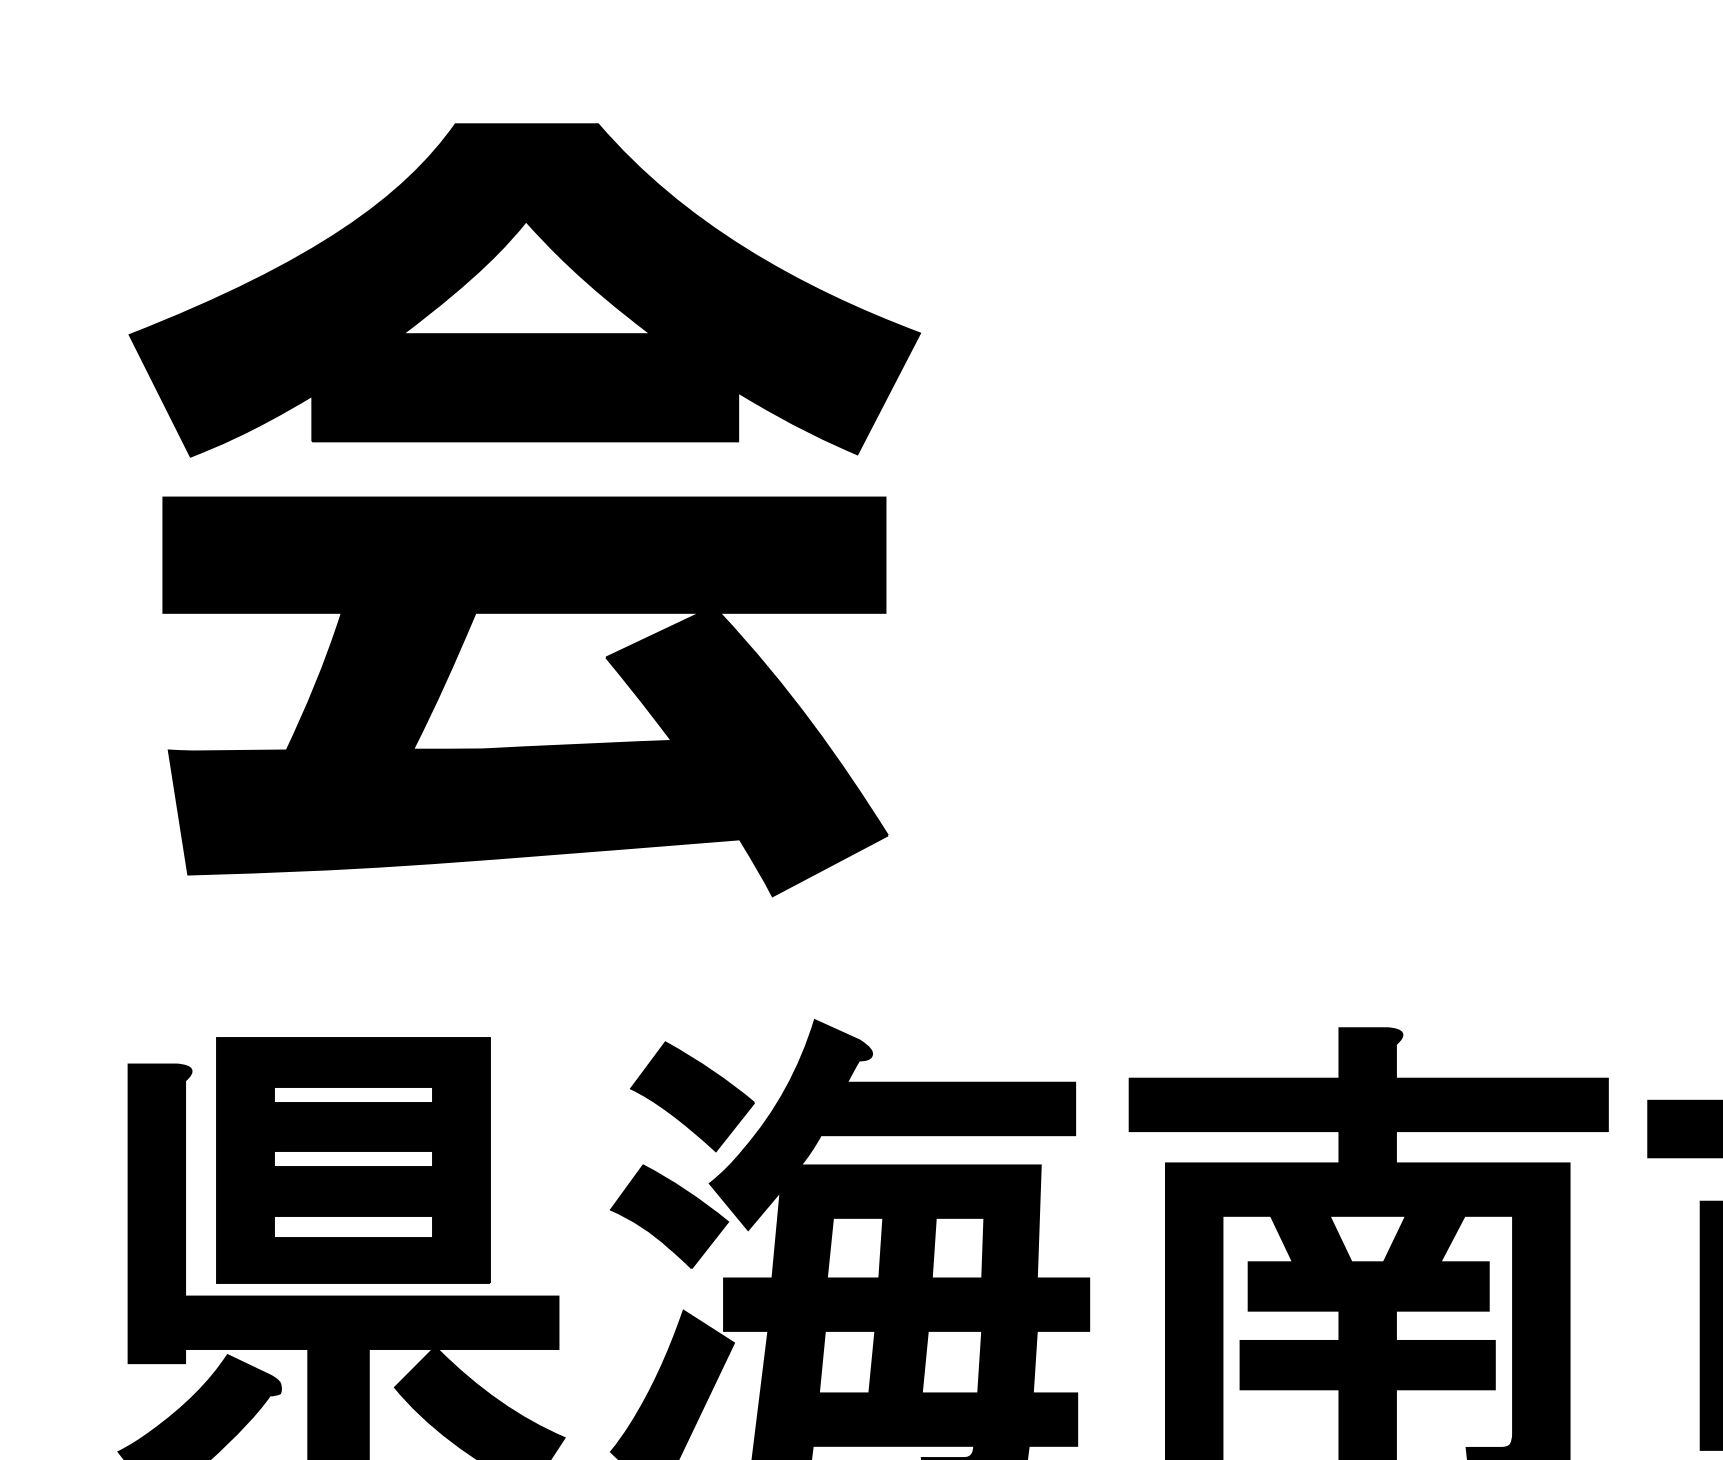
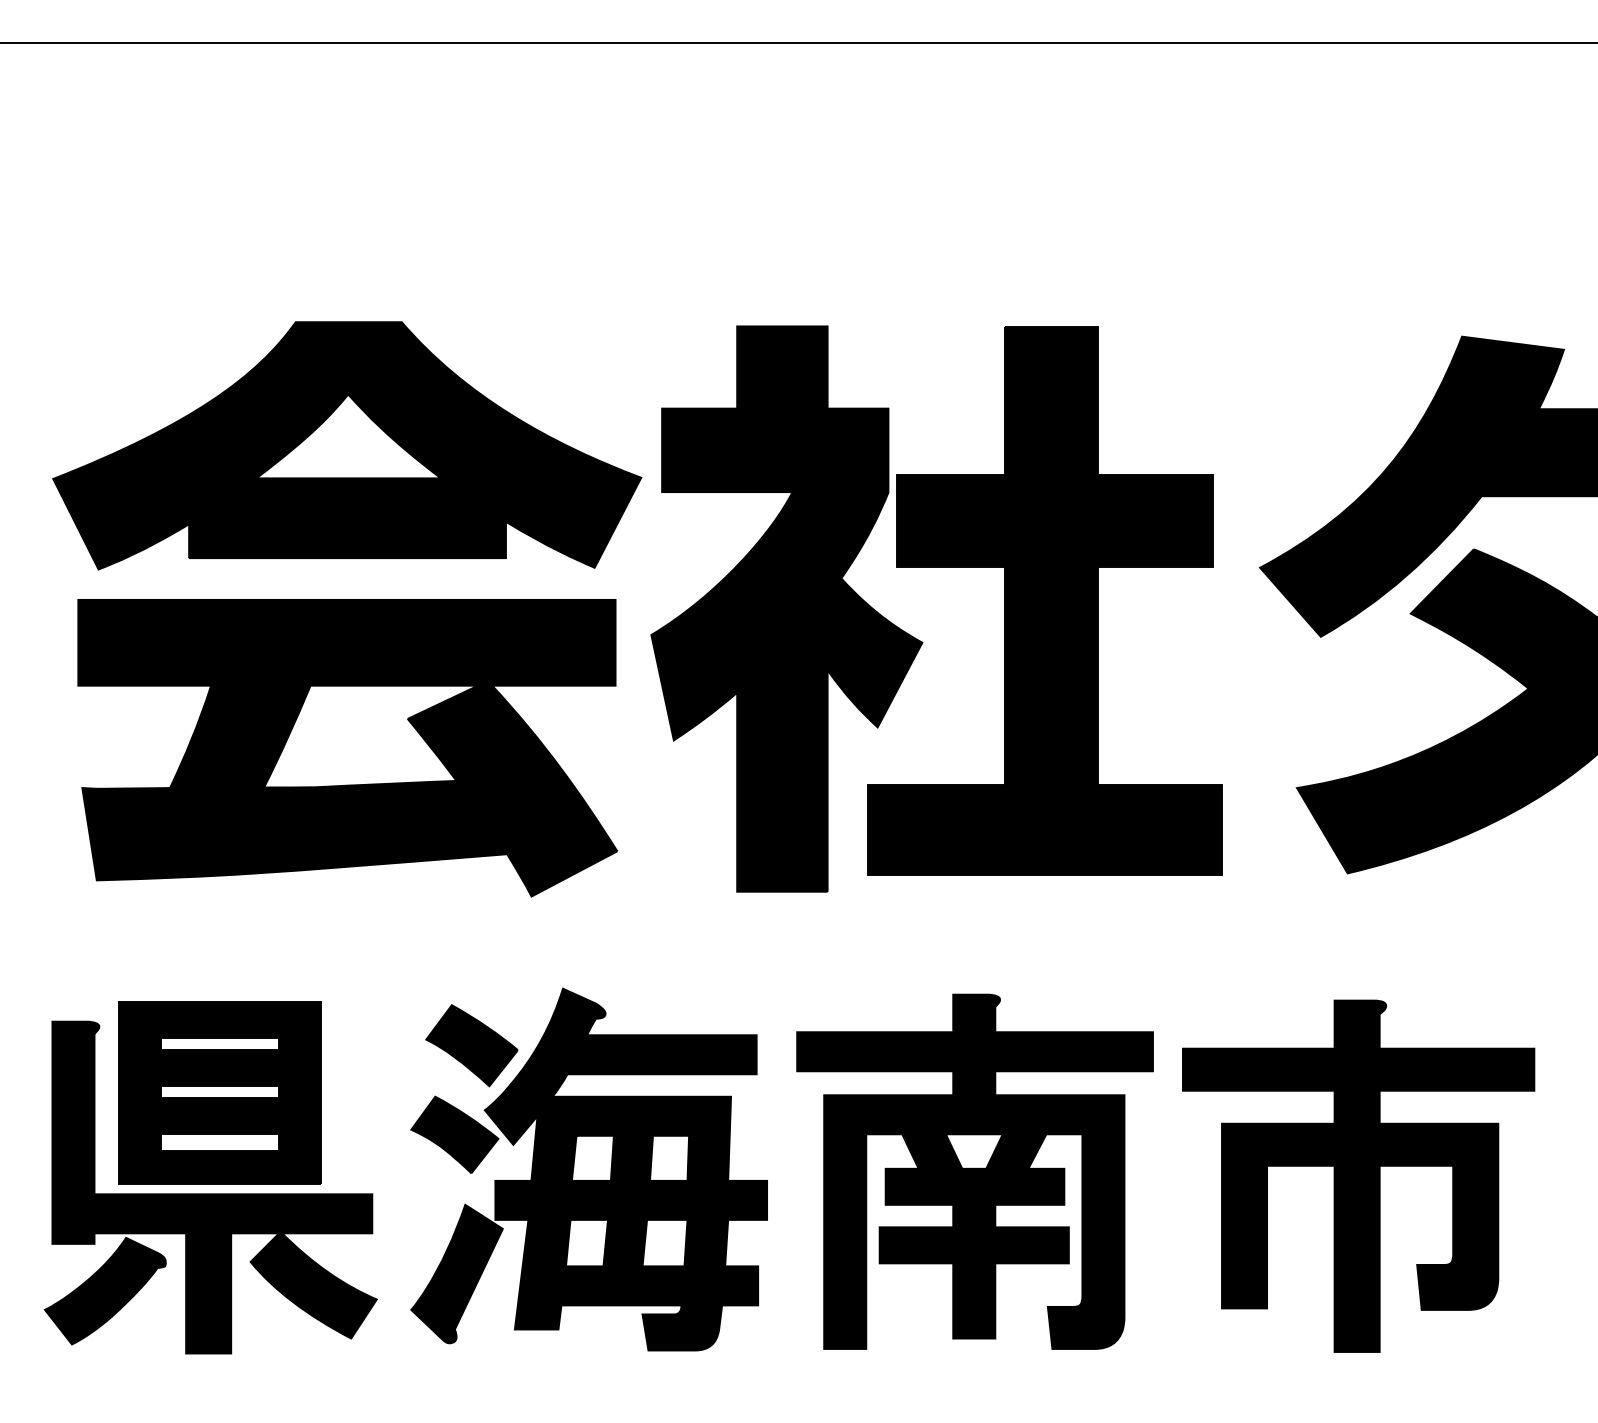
part: (1291, 549) -> (917, 638), added

